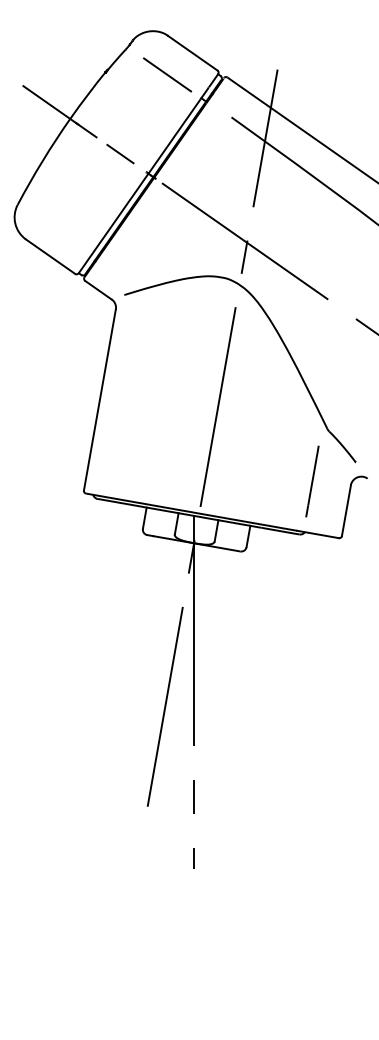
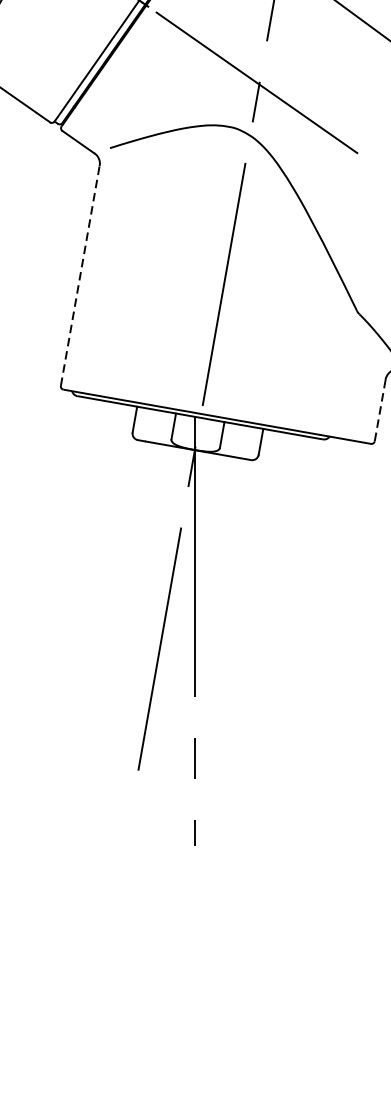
line: (99, 400) -> (79, 276), solid -> dashed
line: (312, 481) -> (338, 374), removed
line: (346, 510) -> (380, 410), solid -> dashed

